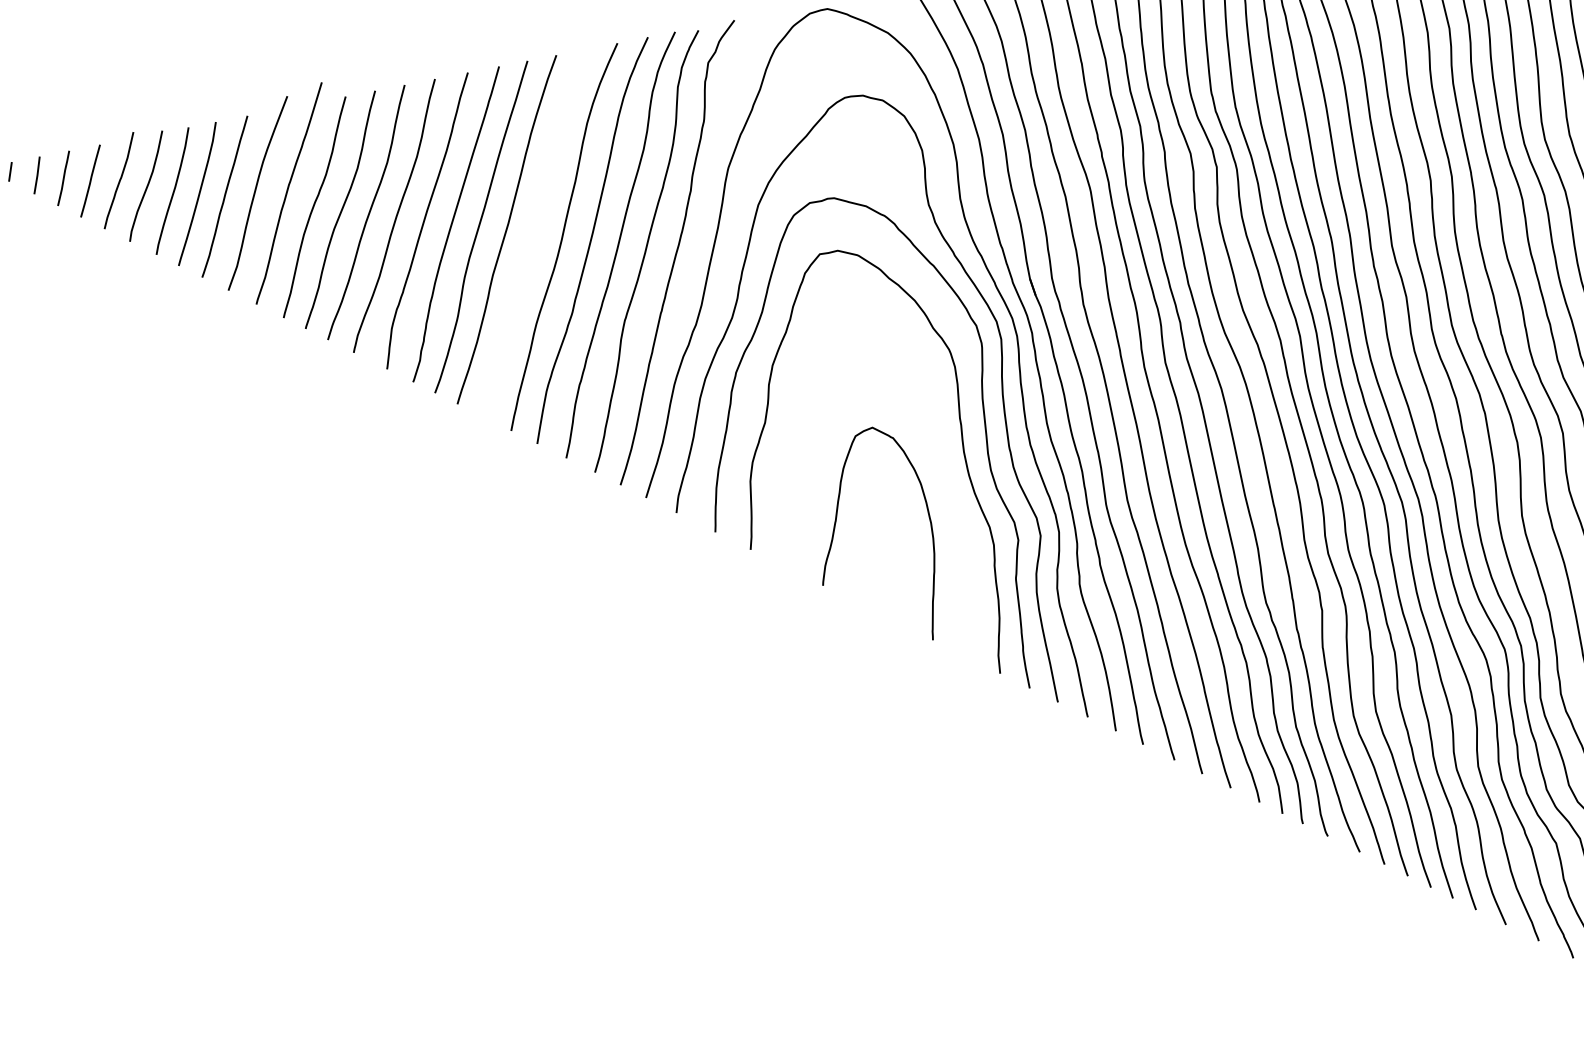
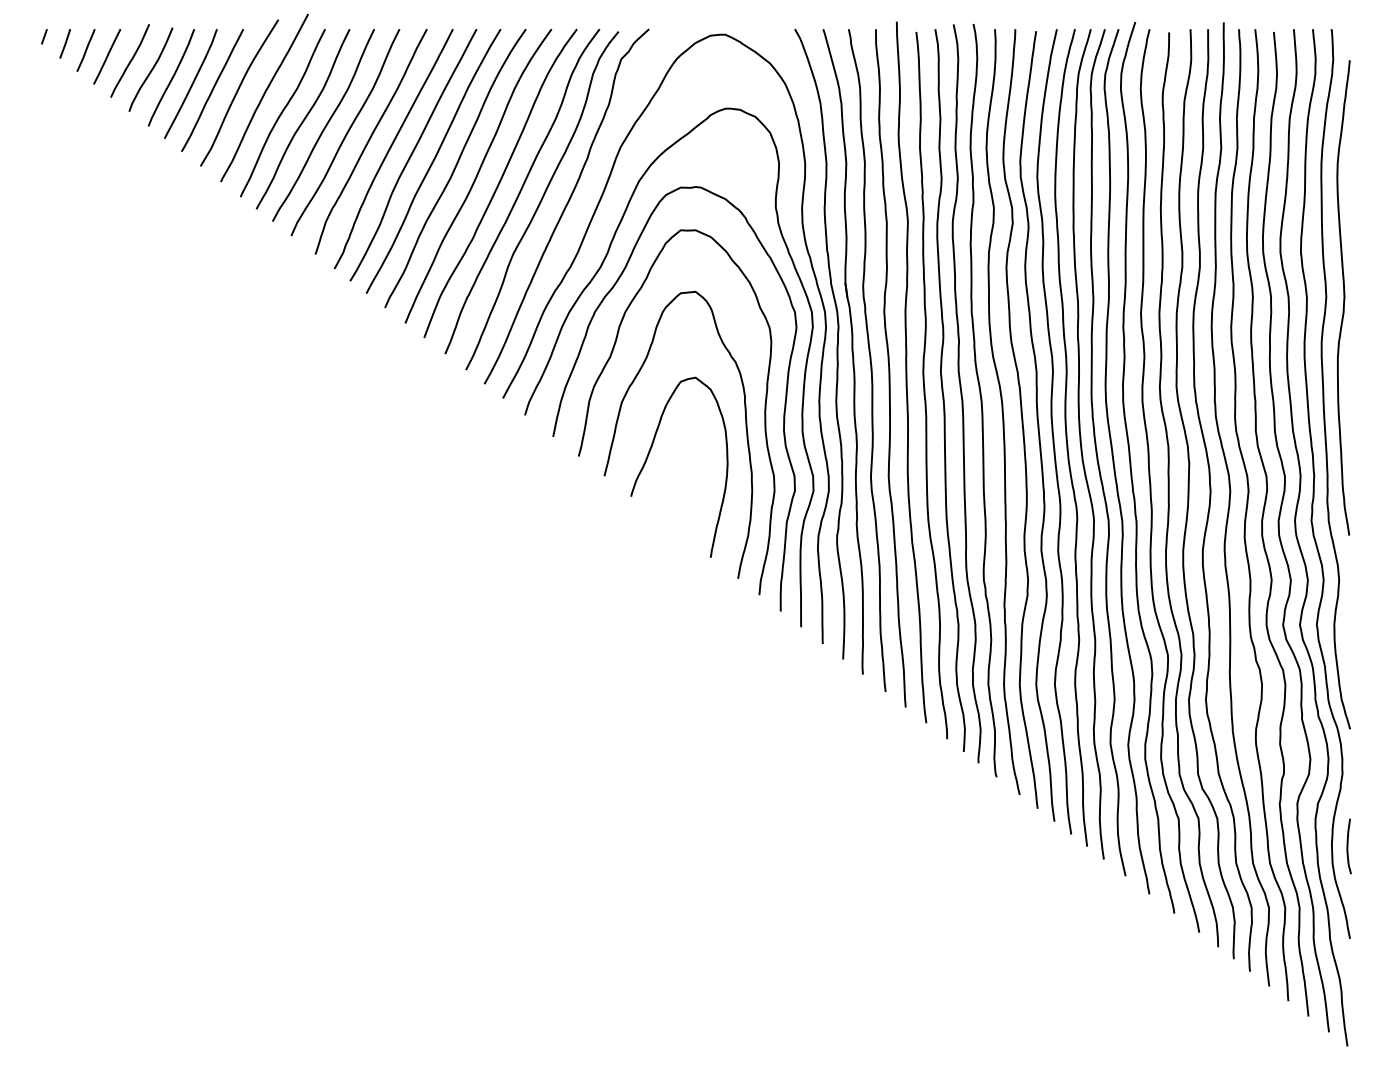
curve: (534, 233) -> (455, 168), added
curve: (789, 497) -> (618, 420), added

